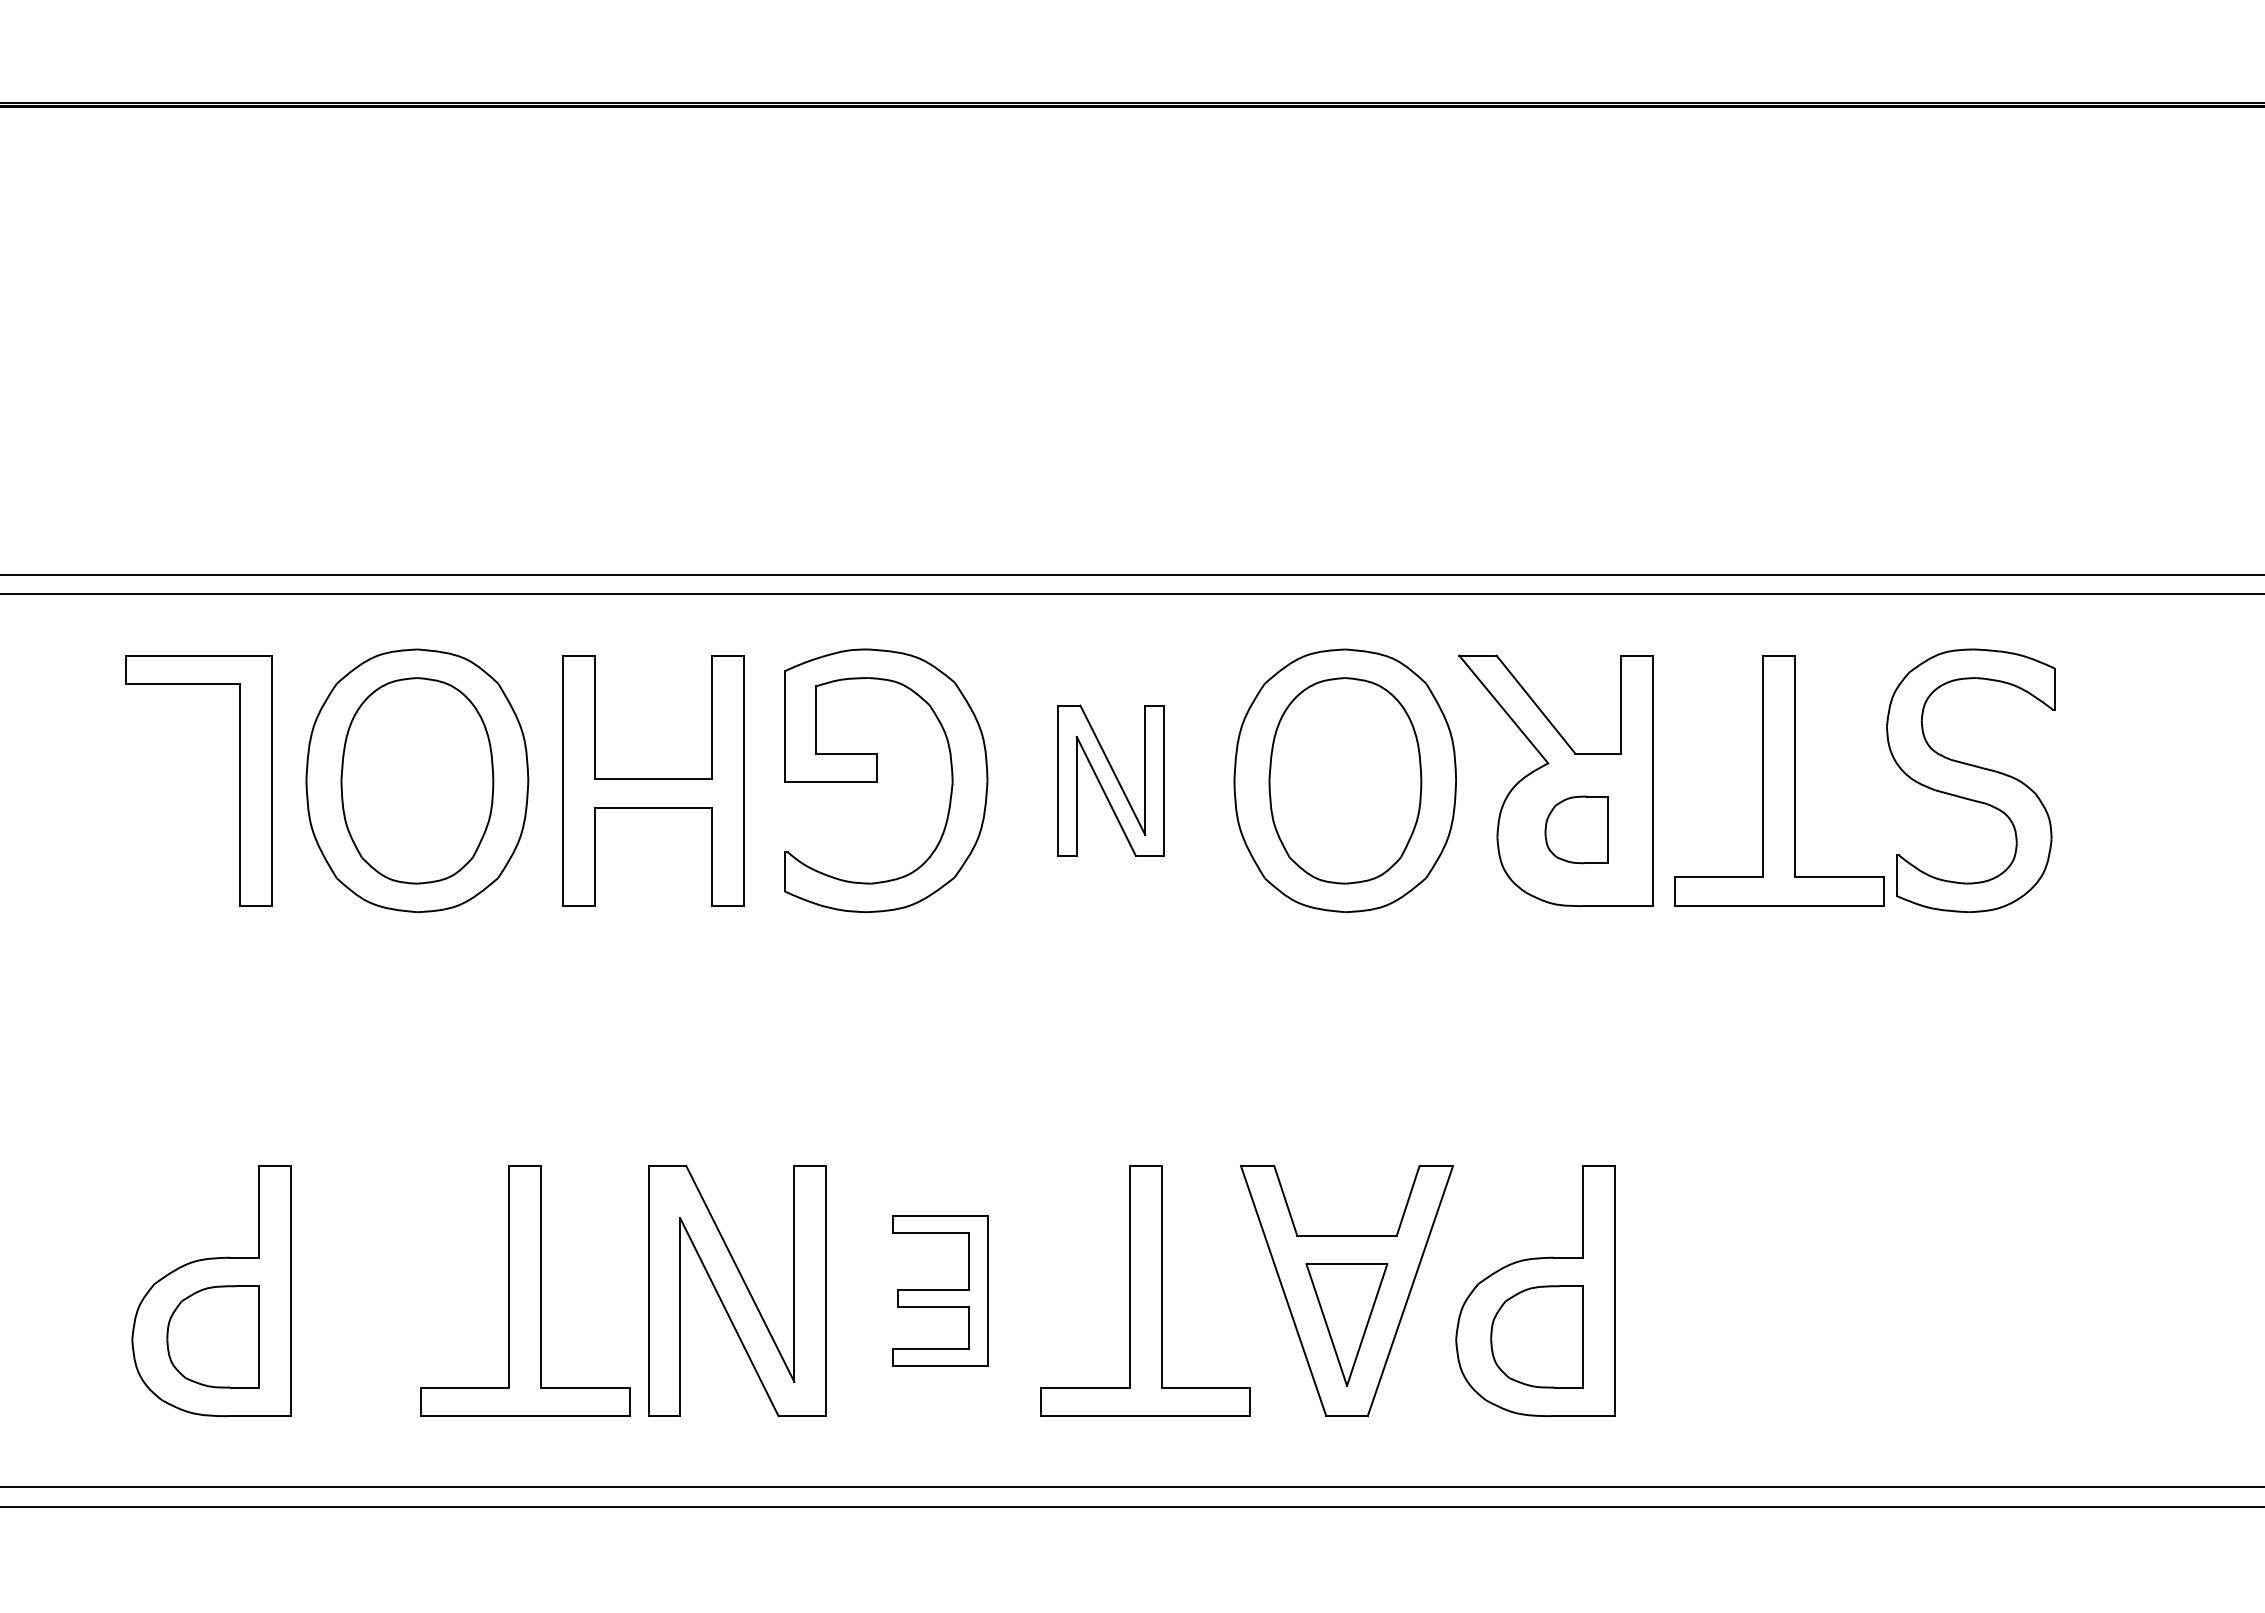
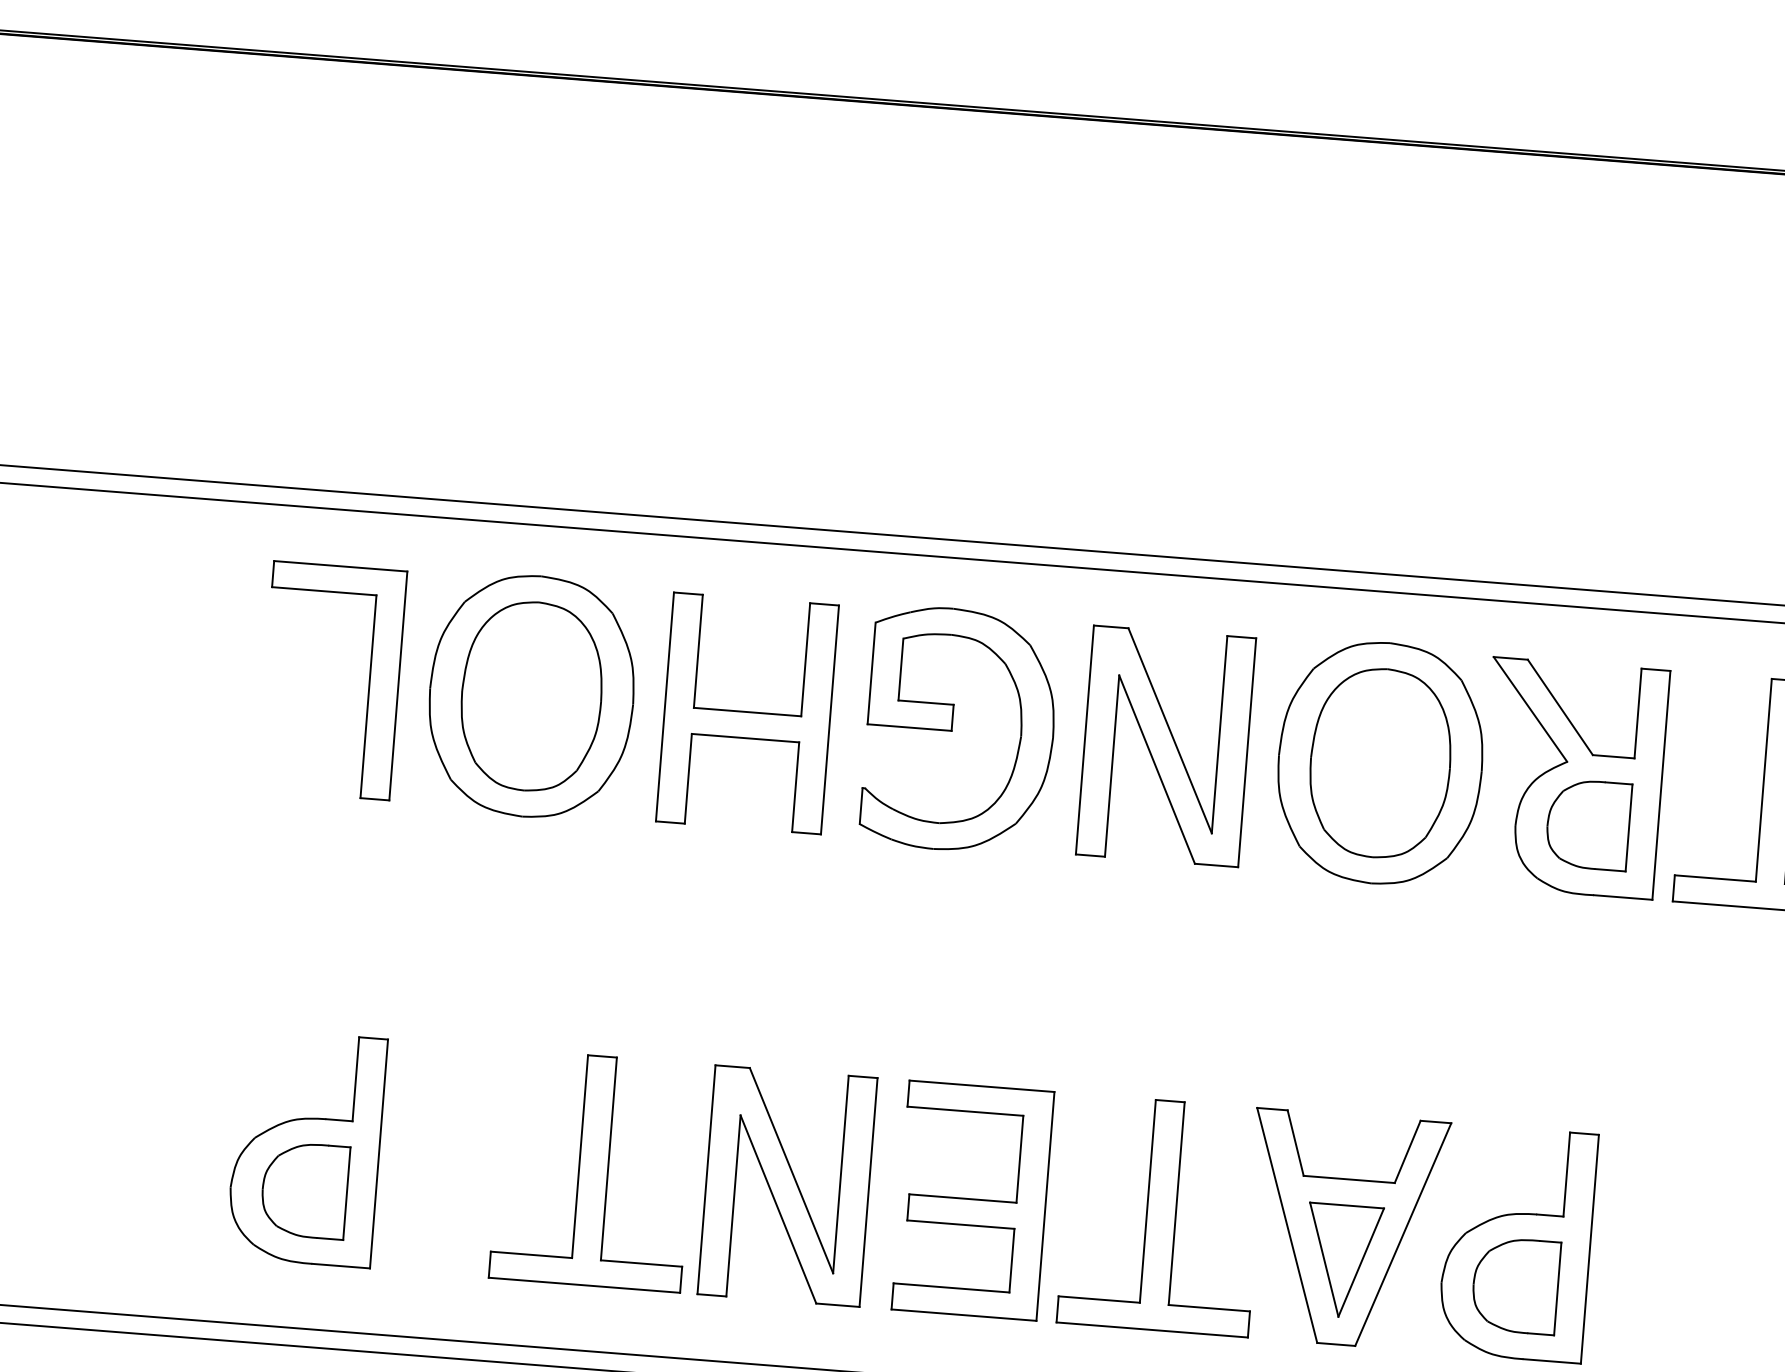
part: (1110, 780) -> (1165, 746), size x1.67
part: (1576, 829) -> (1588, 824), size x1.43
part: (939, 1290) -> (972, 1200), size x1.67

